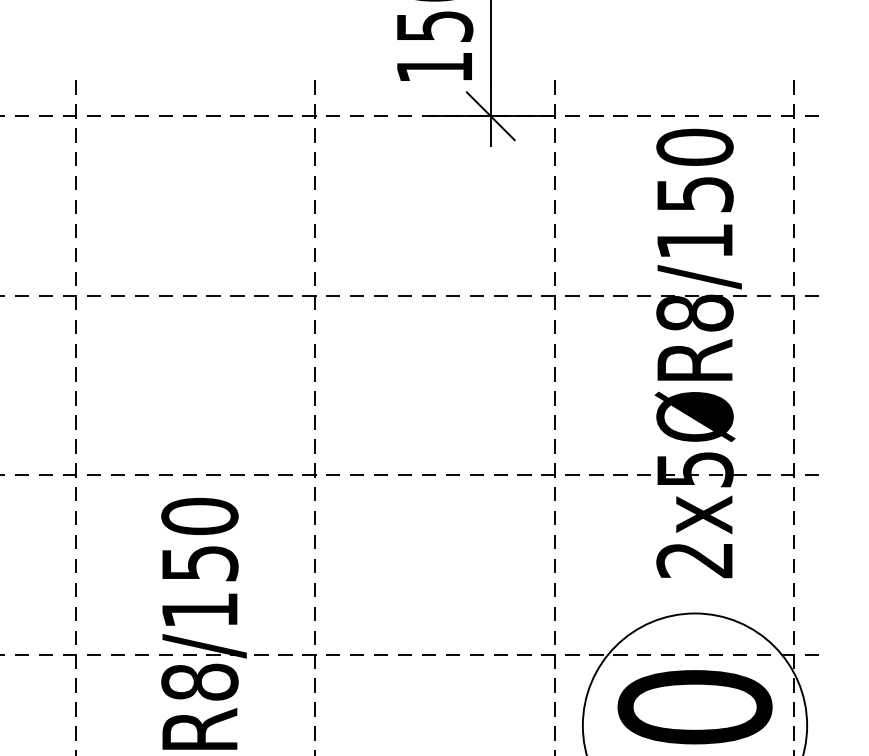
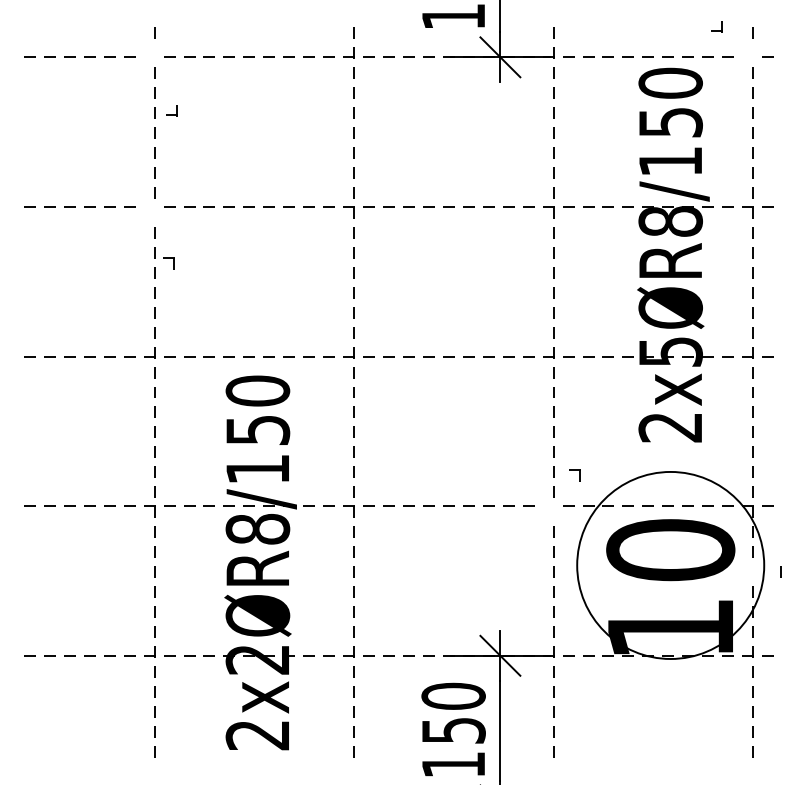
part: (69, 110) -> (171, 110), moved
part: (787, 110) -> (716, 26), moved
part: (69, 302) -> (168, 263), moved
part: (548, 660) -> (574, 475), moved
line: (793, 732) -> (780, 571), moved

